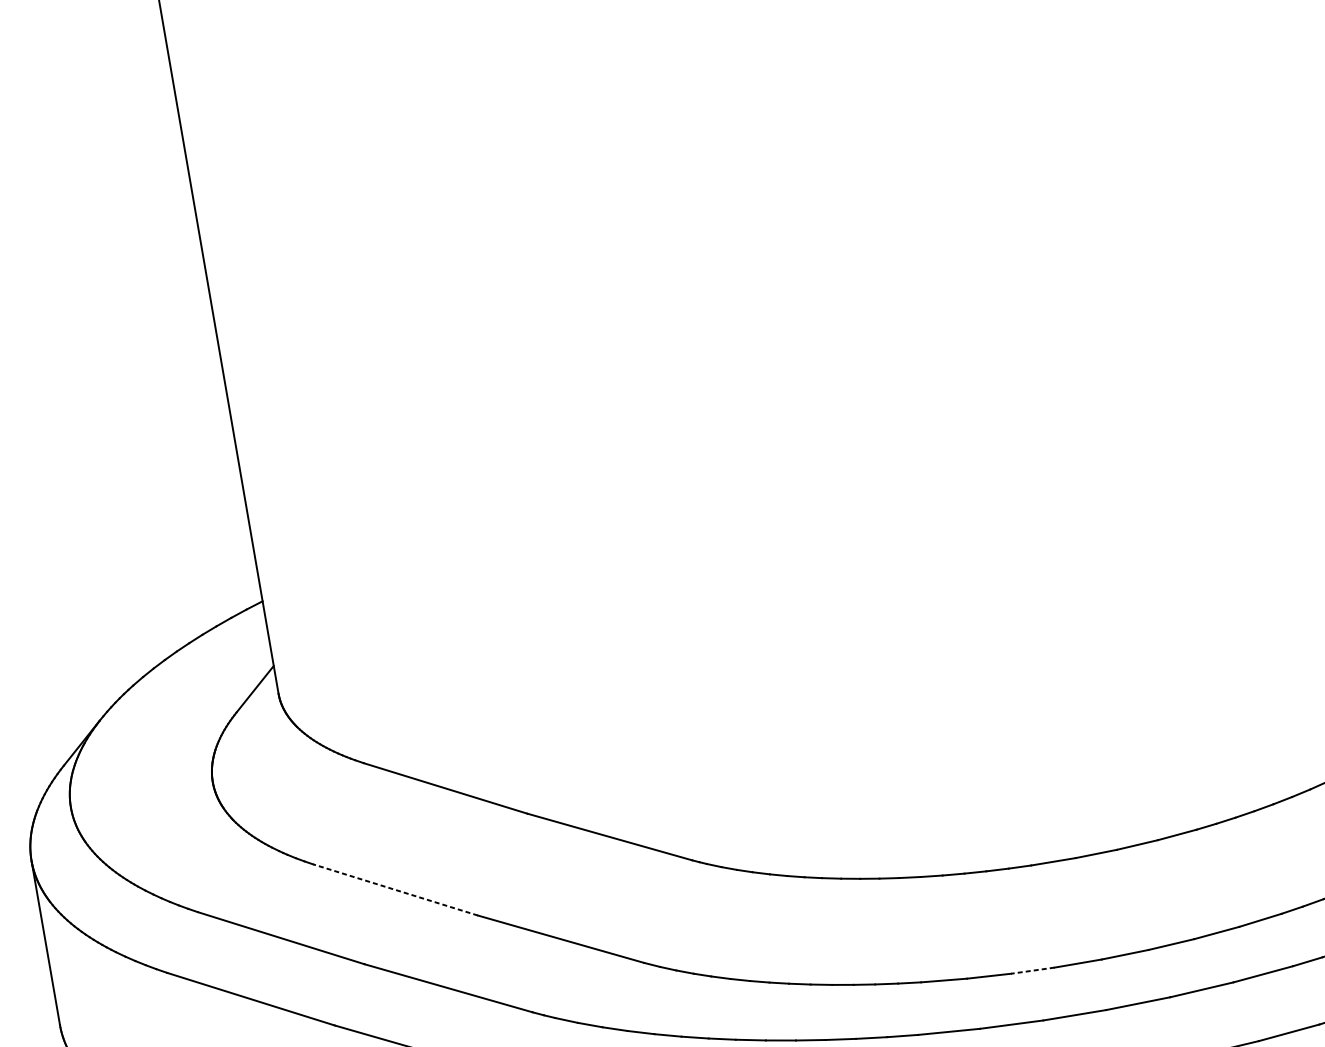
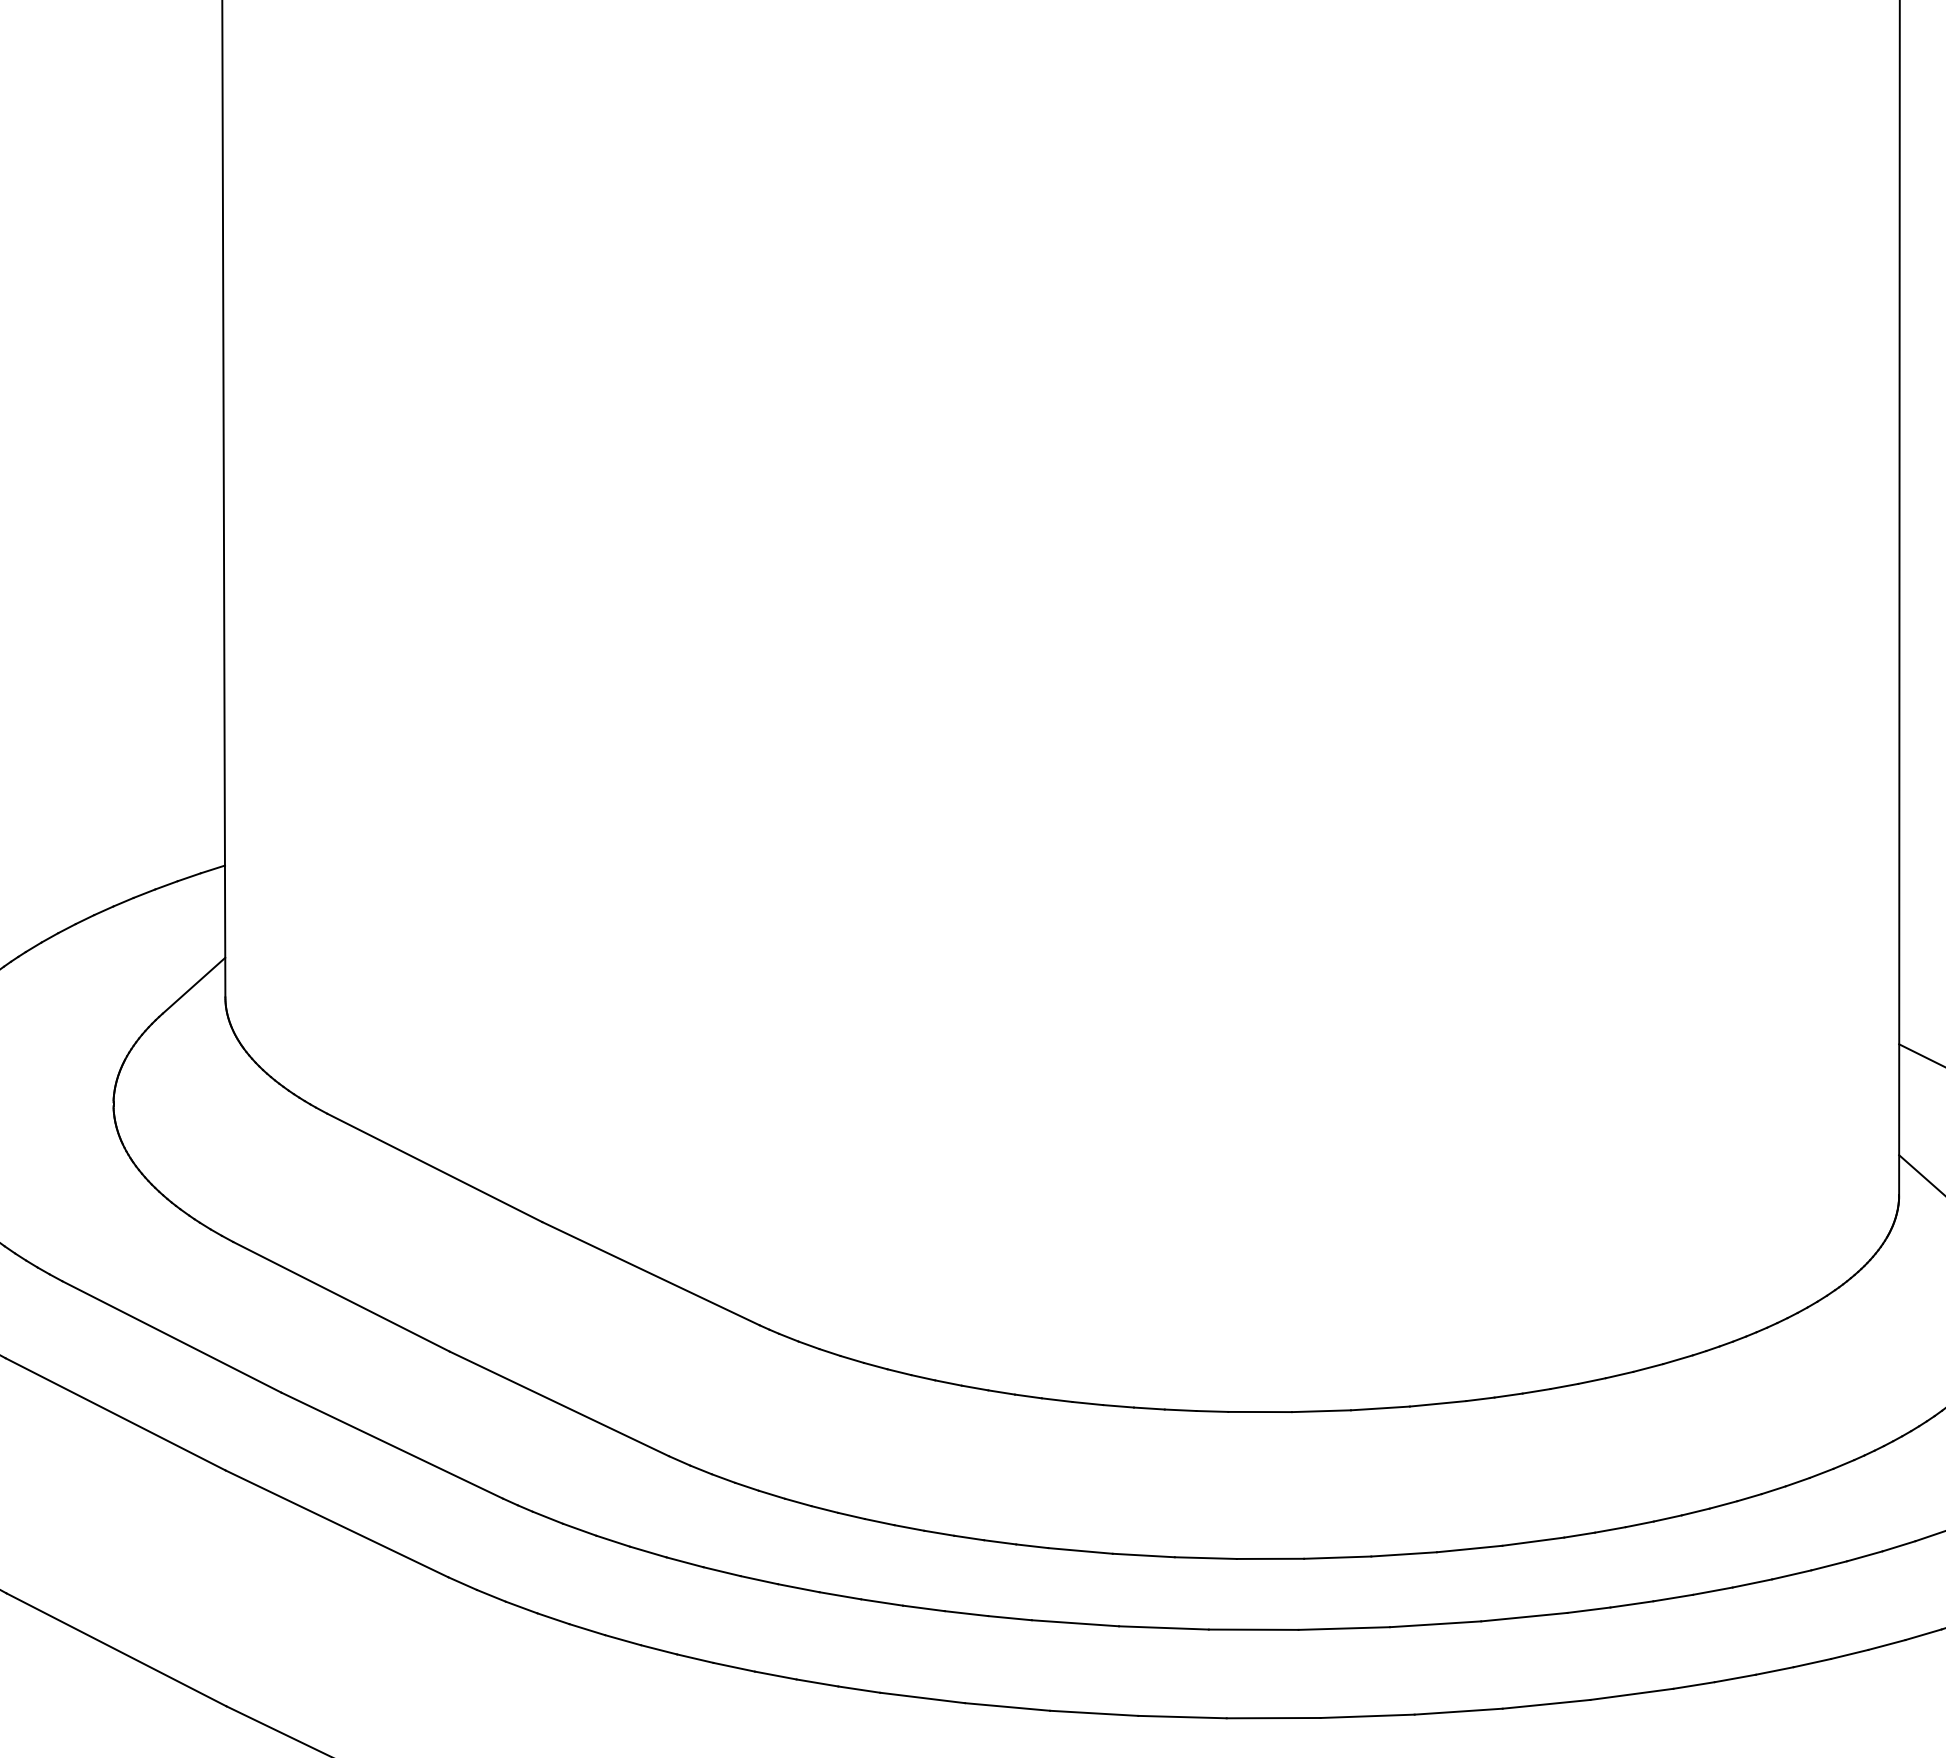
line: (395, 889) -> (341, 1296), dashed -> solid
line: (1032, 971) -> (1205, 1558), dashed -> solid

